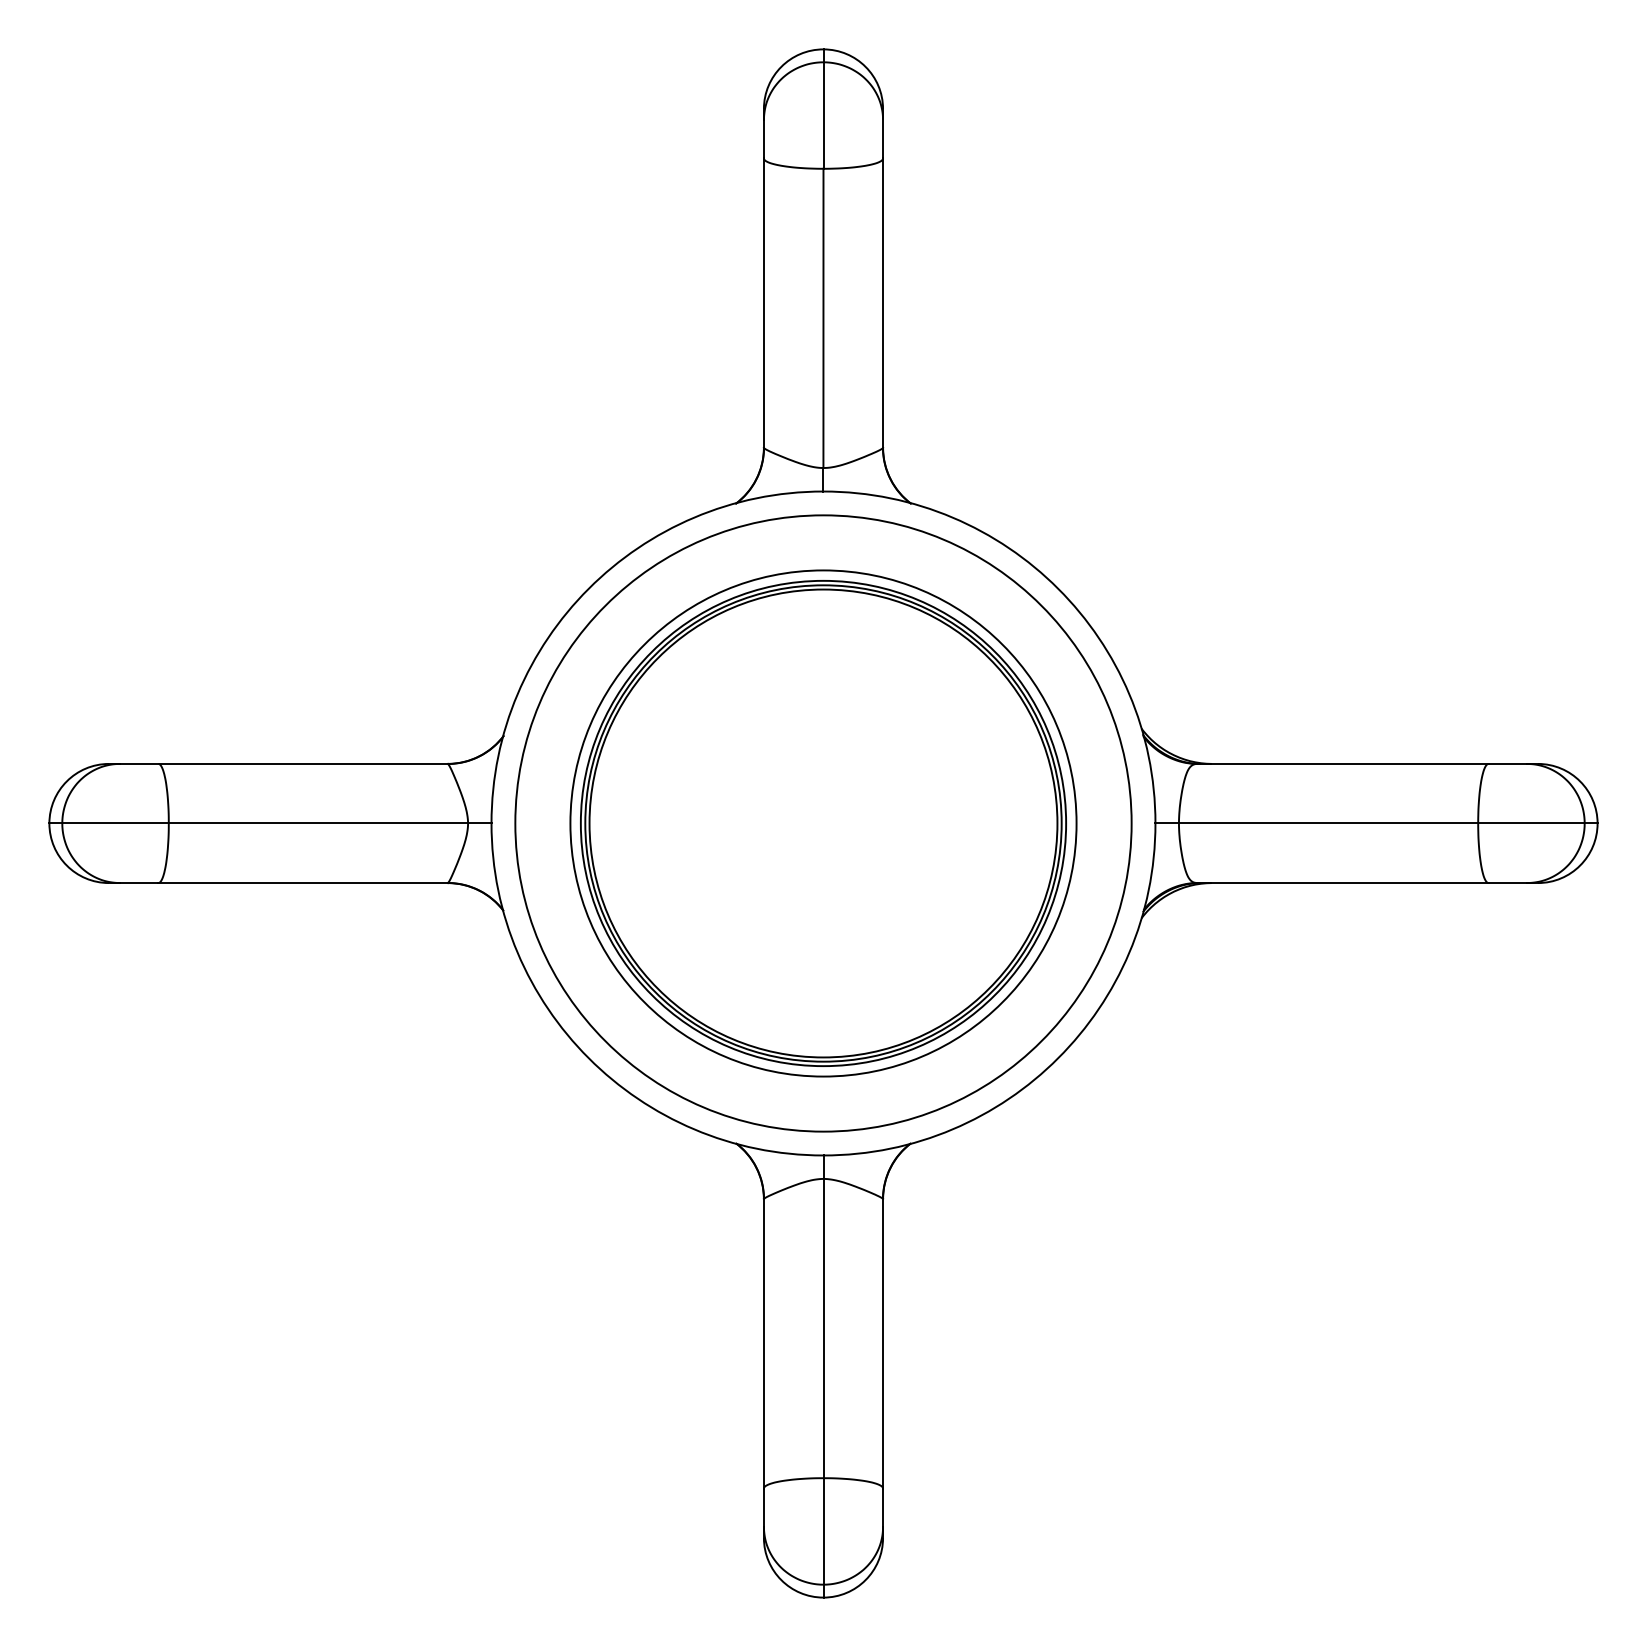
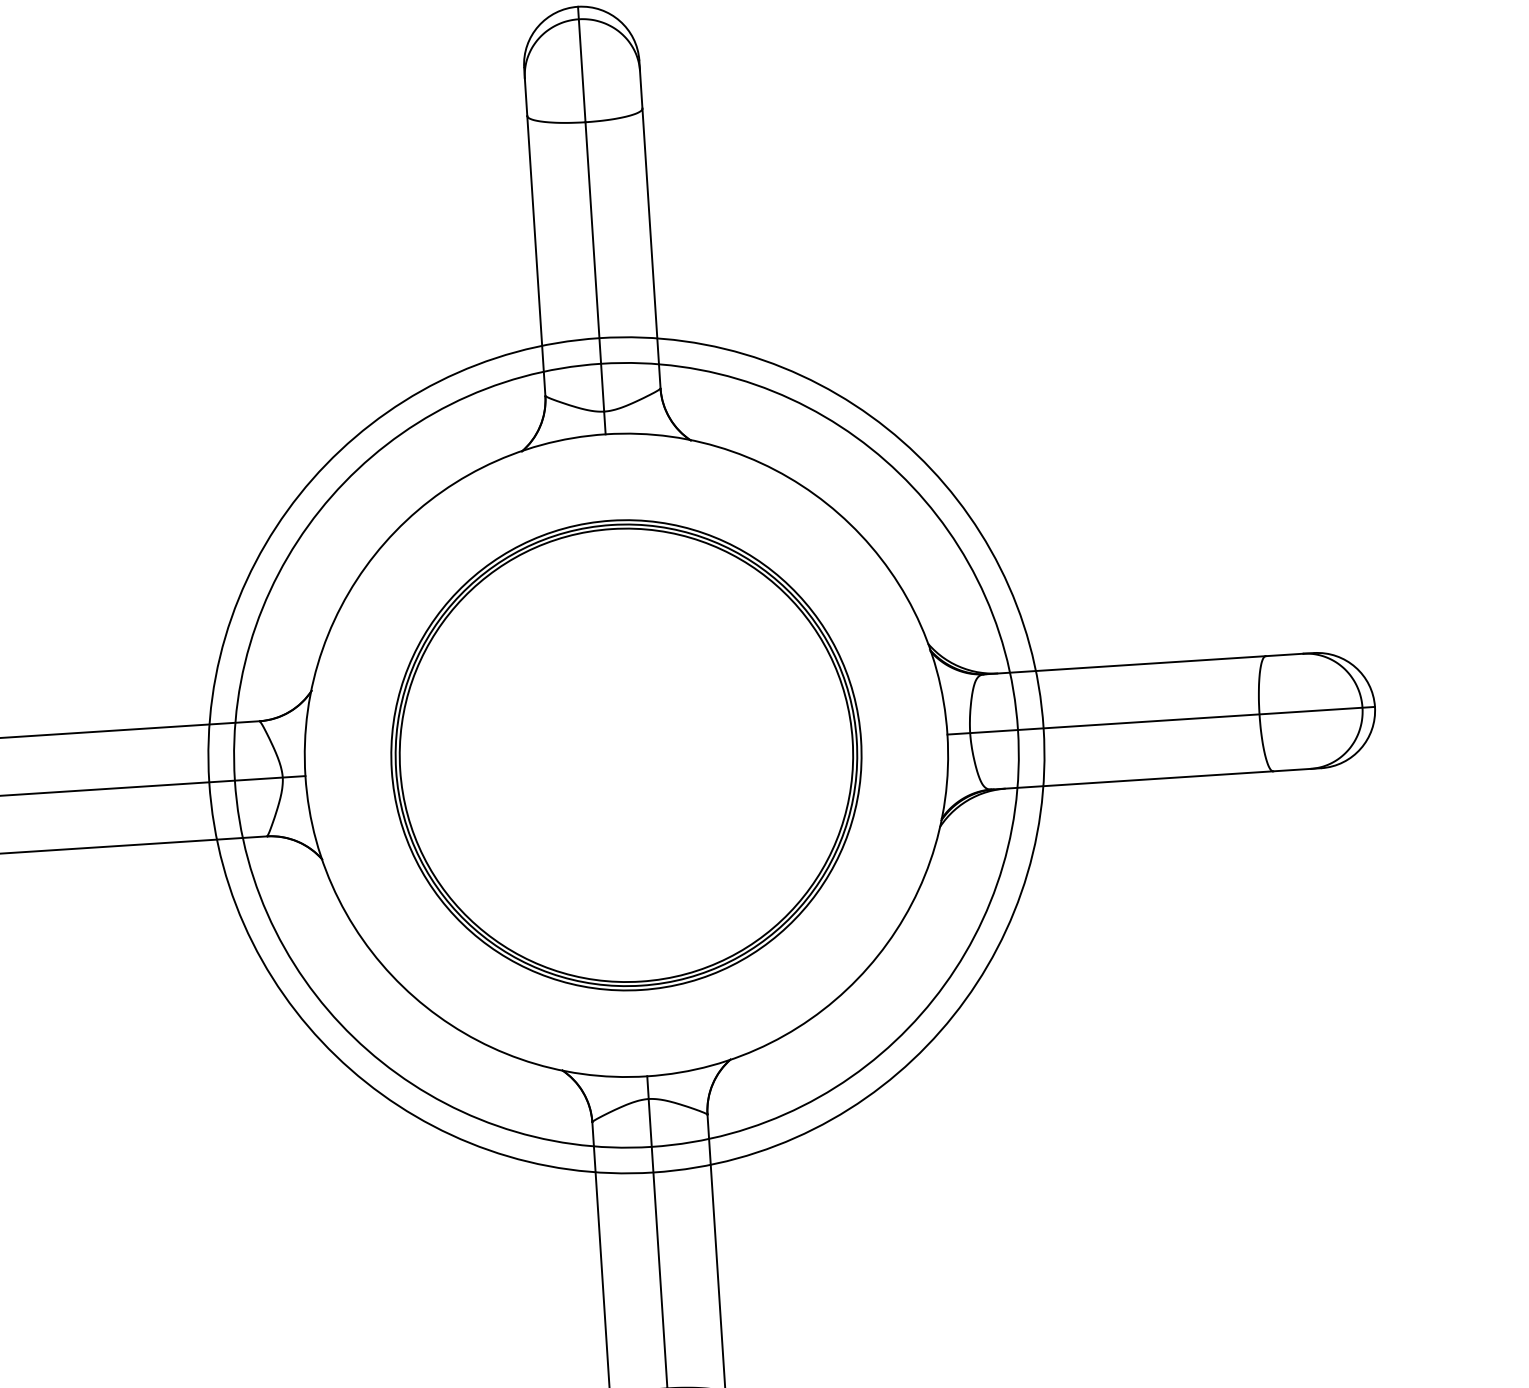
circle: (823, 823) -> (626, 755), size x1.4
circle: (823, 823) -> (626, 755), size x1.6

